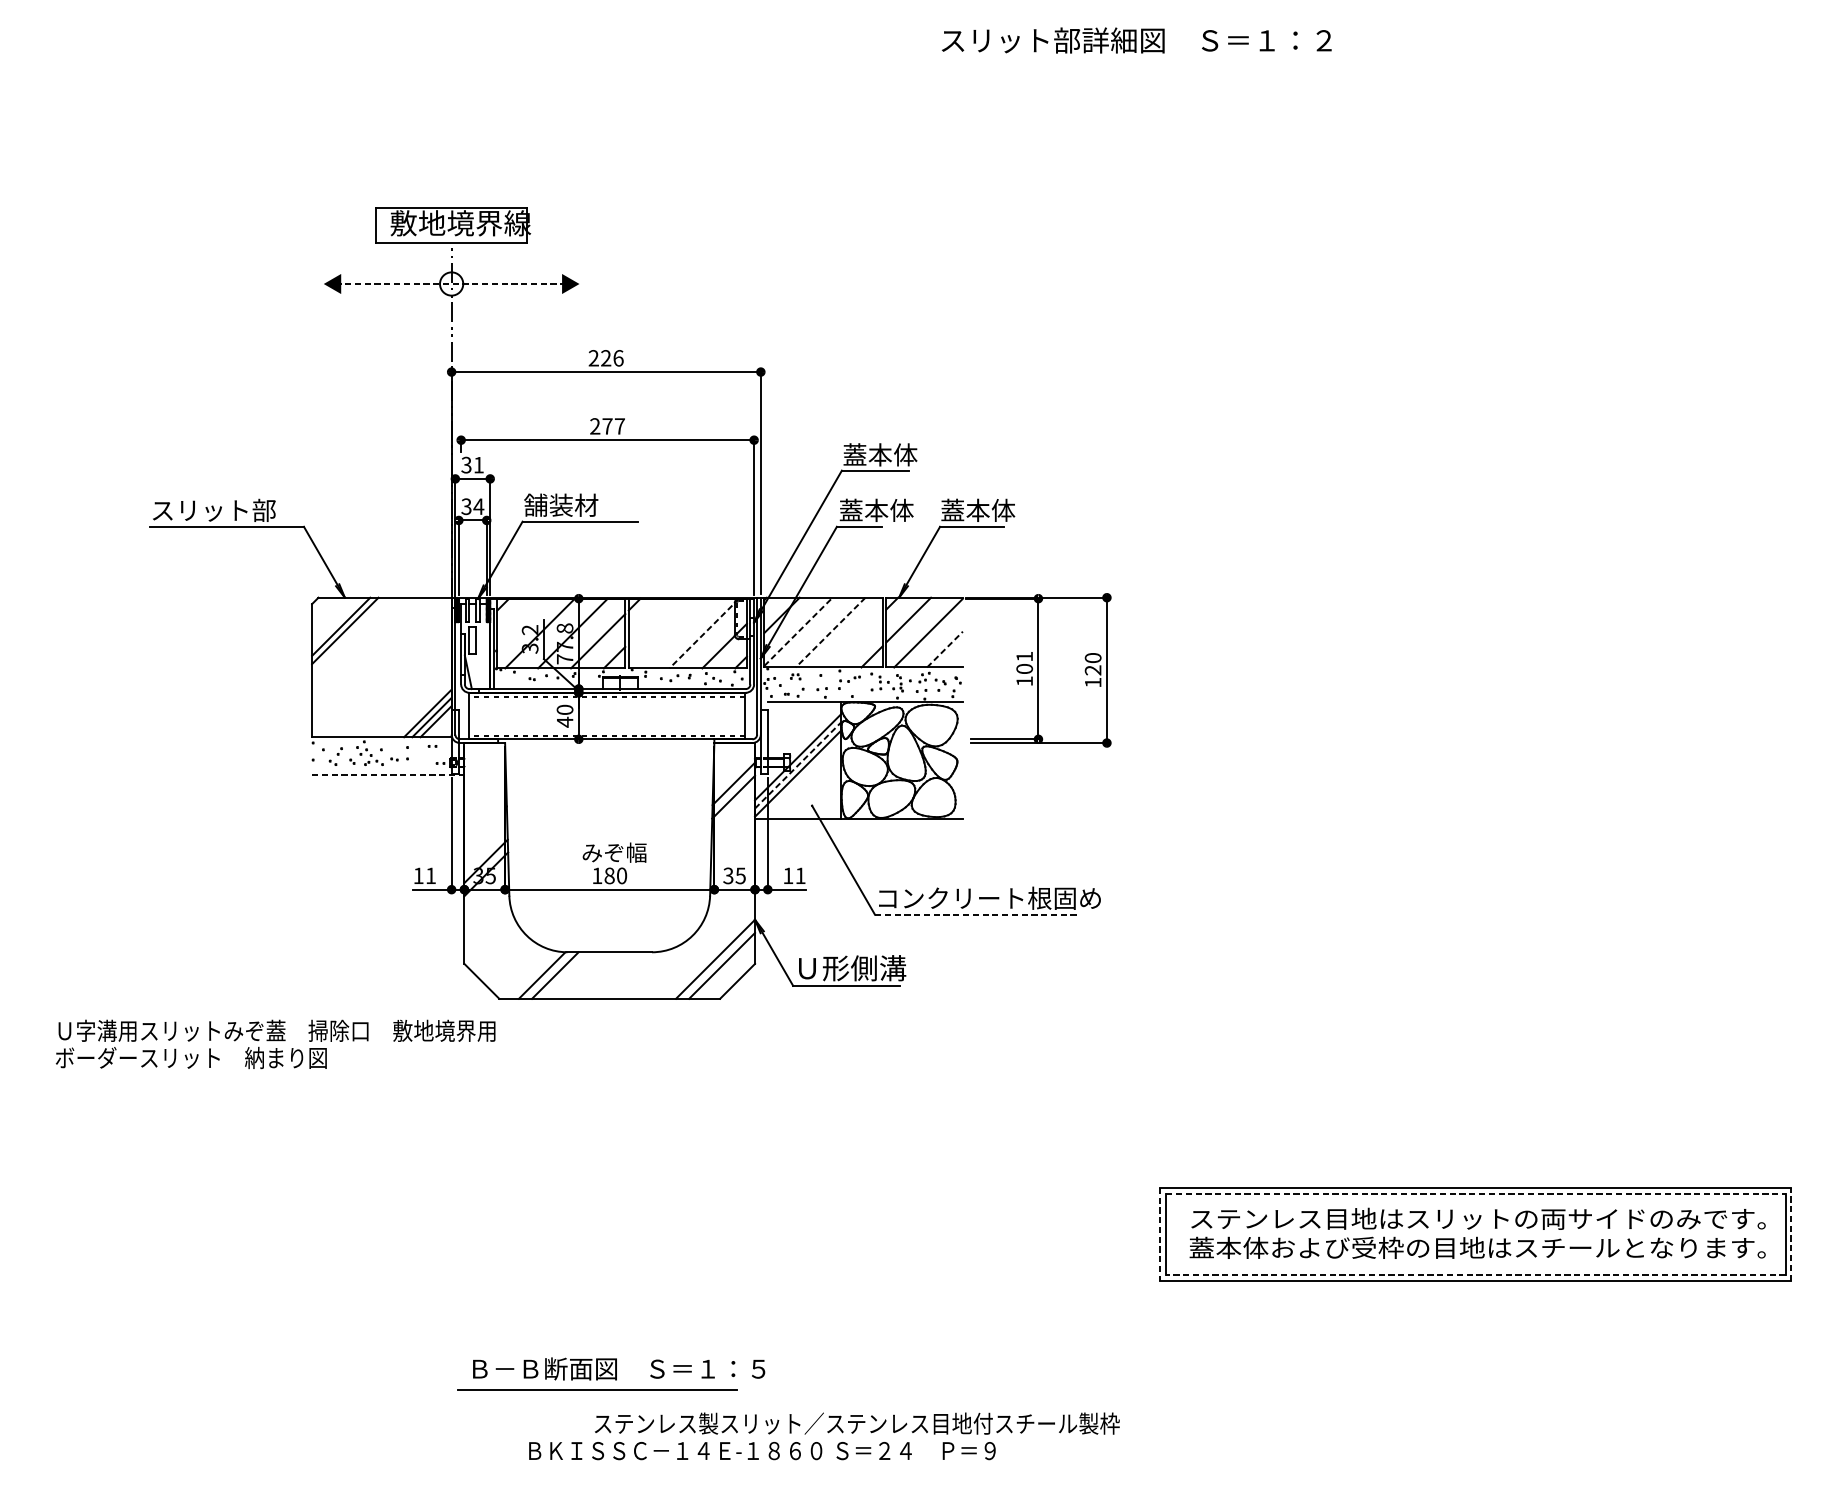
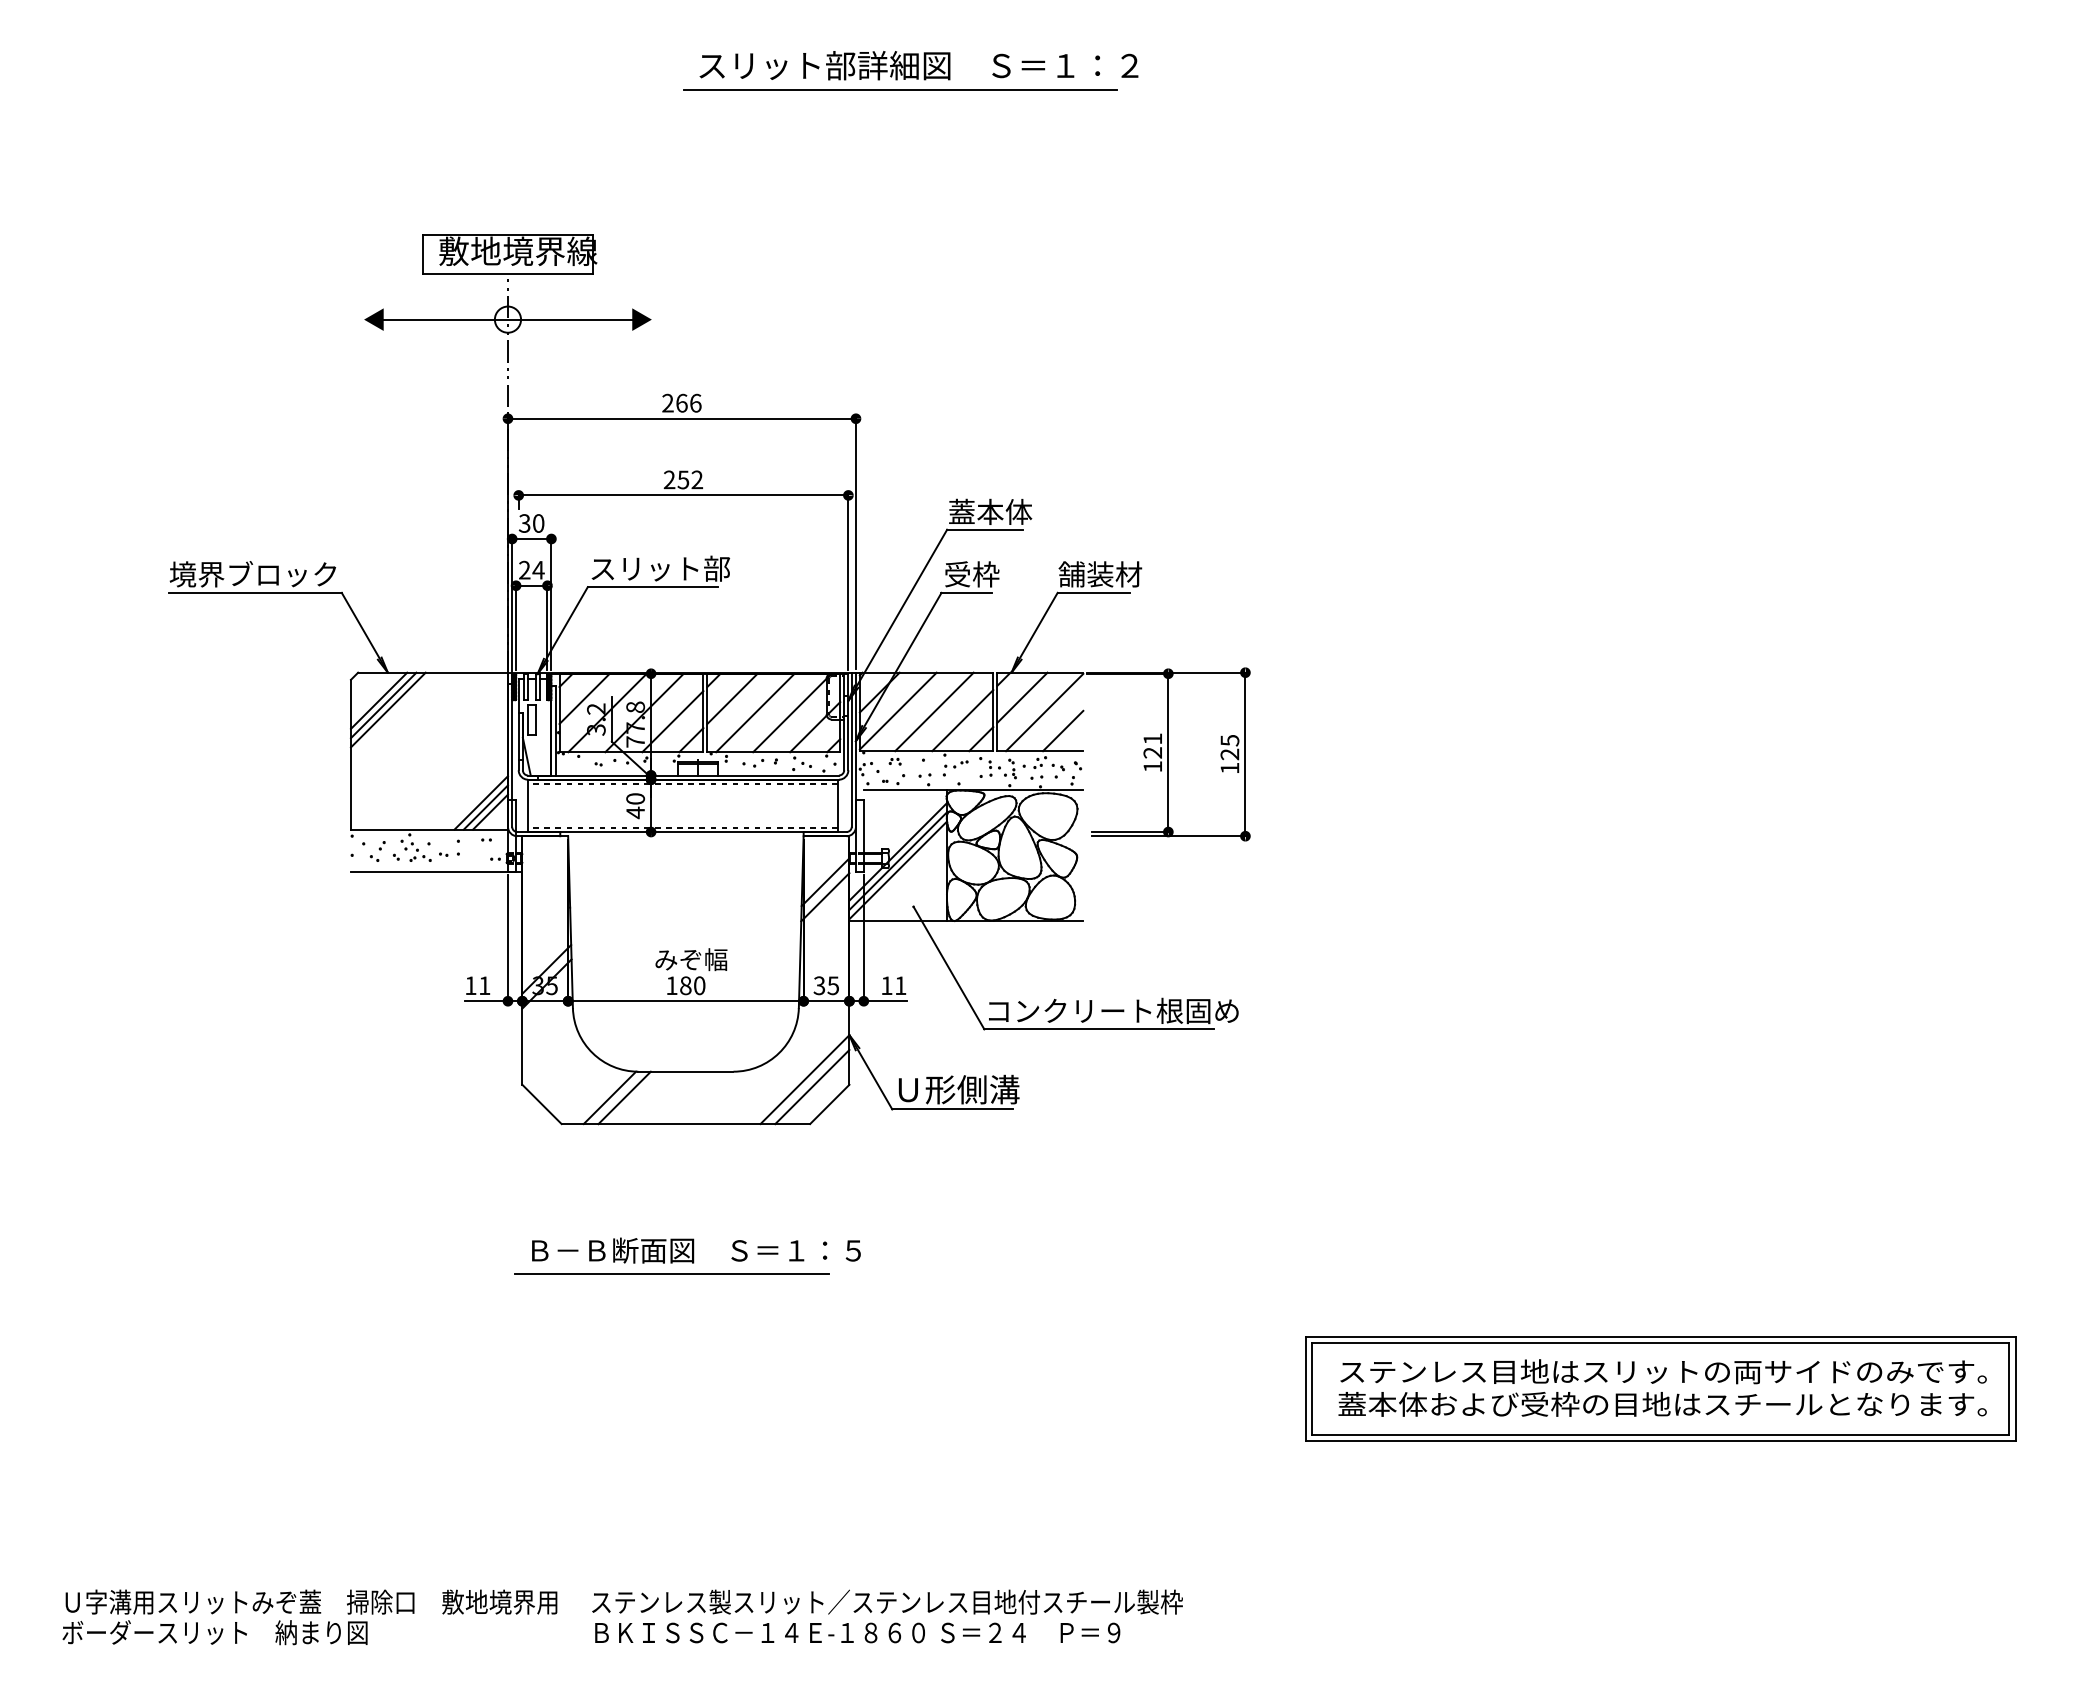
text: (1136, 40) -> (918, 65), moved
line: (800, 80) -> (900, 90), added
line: (451, 283) -> (507, 319), dashed -> solid
text: (605, 357) -> (681, 402), 226 -> 266
text: (613, 426) -> (690, 479), 277 -> 252
text: (478, 465) -> (538, 523), 31 -> 30
text: (586, 505) -> (659, 568), 舗装材 -> スリット部
text: (466, 506) -> (524, 570), 34 -> 24
text: (224, 510) -> (252, 574), スリット部 -> 境界ブロック
text: (875, 510) -> (985, 574), 蓋本体 -> 受枠
text: (978, 510) -> (1100, 574), 蓋本体 -> 舗装材
line: (519, 620) -> (584, 698), added
line: (651, 620) -> (732, 698), added
line: (336, 622) -> (378, 700), added
line: (798, 631) -> (898, 710), dashed -> solid
line: (830, 632) -> (934, 711), dashed -> solid
line: (671, 633) -> (755, 712), added
line: (704, 633) -> (792, 712), dashed -> solid
line: (855, 640) -> (962, 720), added
line: (945, 649) -> (1063, 730), dashed -> solid
text: (1092, 657) -> (1229, 740), 120 -> 125
text: (1024, 668) -> (1152, 752), 101 -> 121
line: (798, 765) -> (898, 861), dashed -> solid
line: (388, 774) -> (436, 871), dashed -> solid
line: (976, 914) -> (1098, 1029), dashed -> solid
text: (275, 1044) -> (309, 1617), moved
line: (1476, 1193) -> (1661, 1343), dashed -> solid
line: (1791, 1233) -> (2015, 1388), dashed -> solid
line: (1160, 1234) -> (1305, 1389), dashed -> solid
line: (1475, 1274) -> (1660, 1434), dashed -> solid
part: (611, 1373) -> (687, 1255), moved
text: (857, 1423) -> (887, 1601), moved

